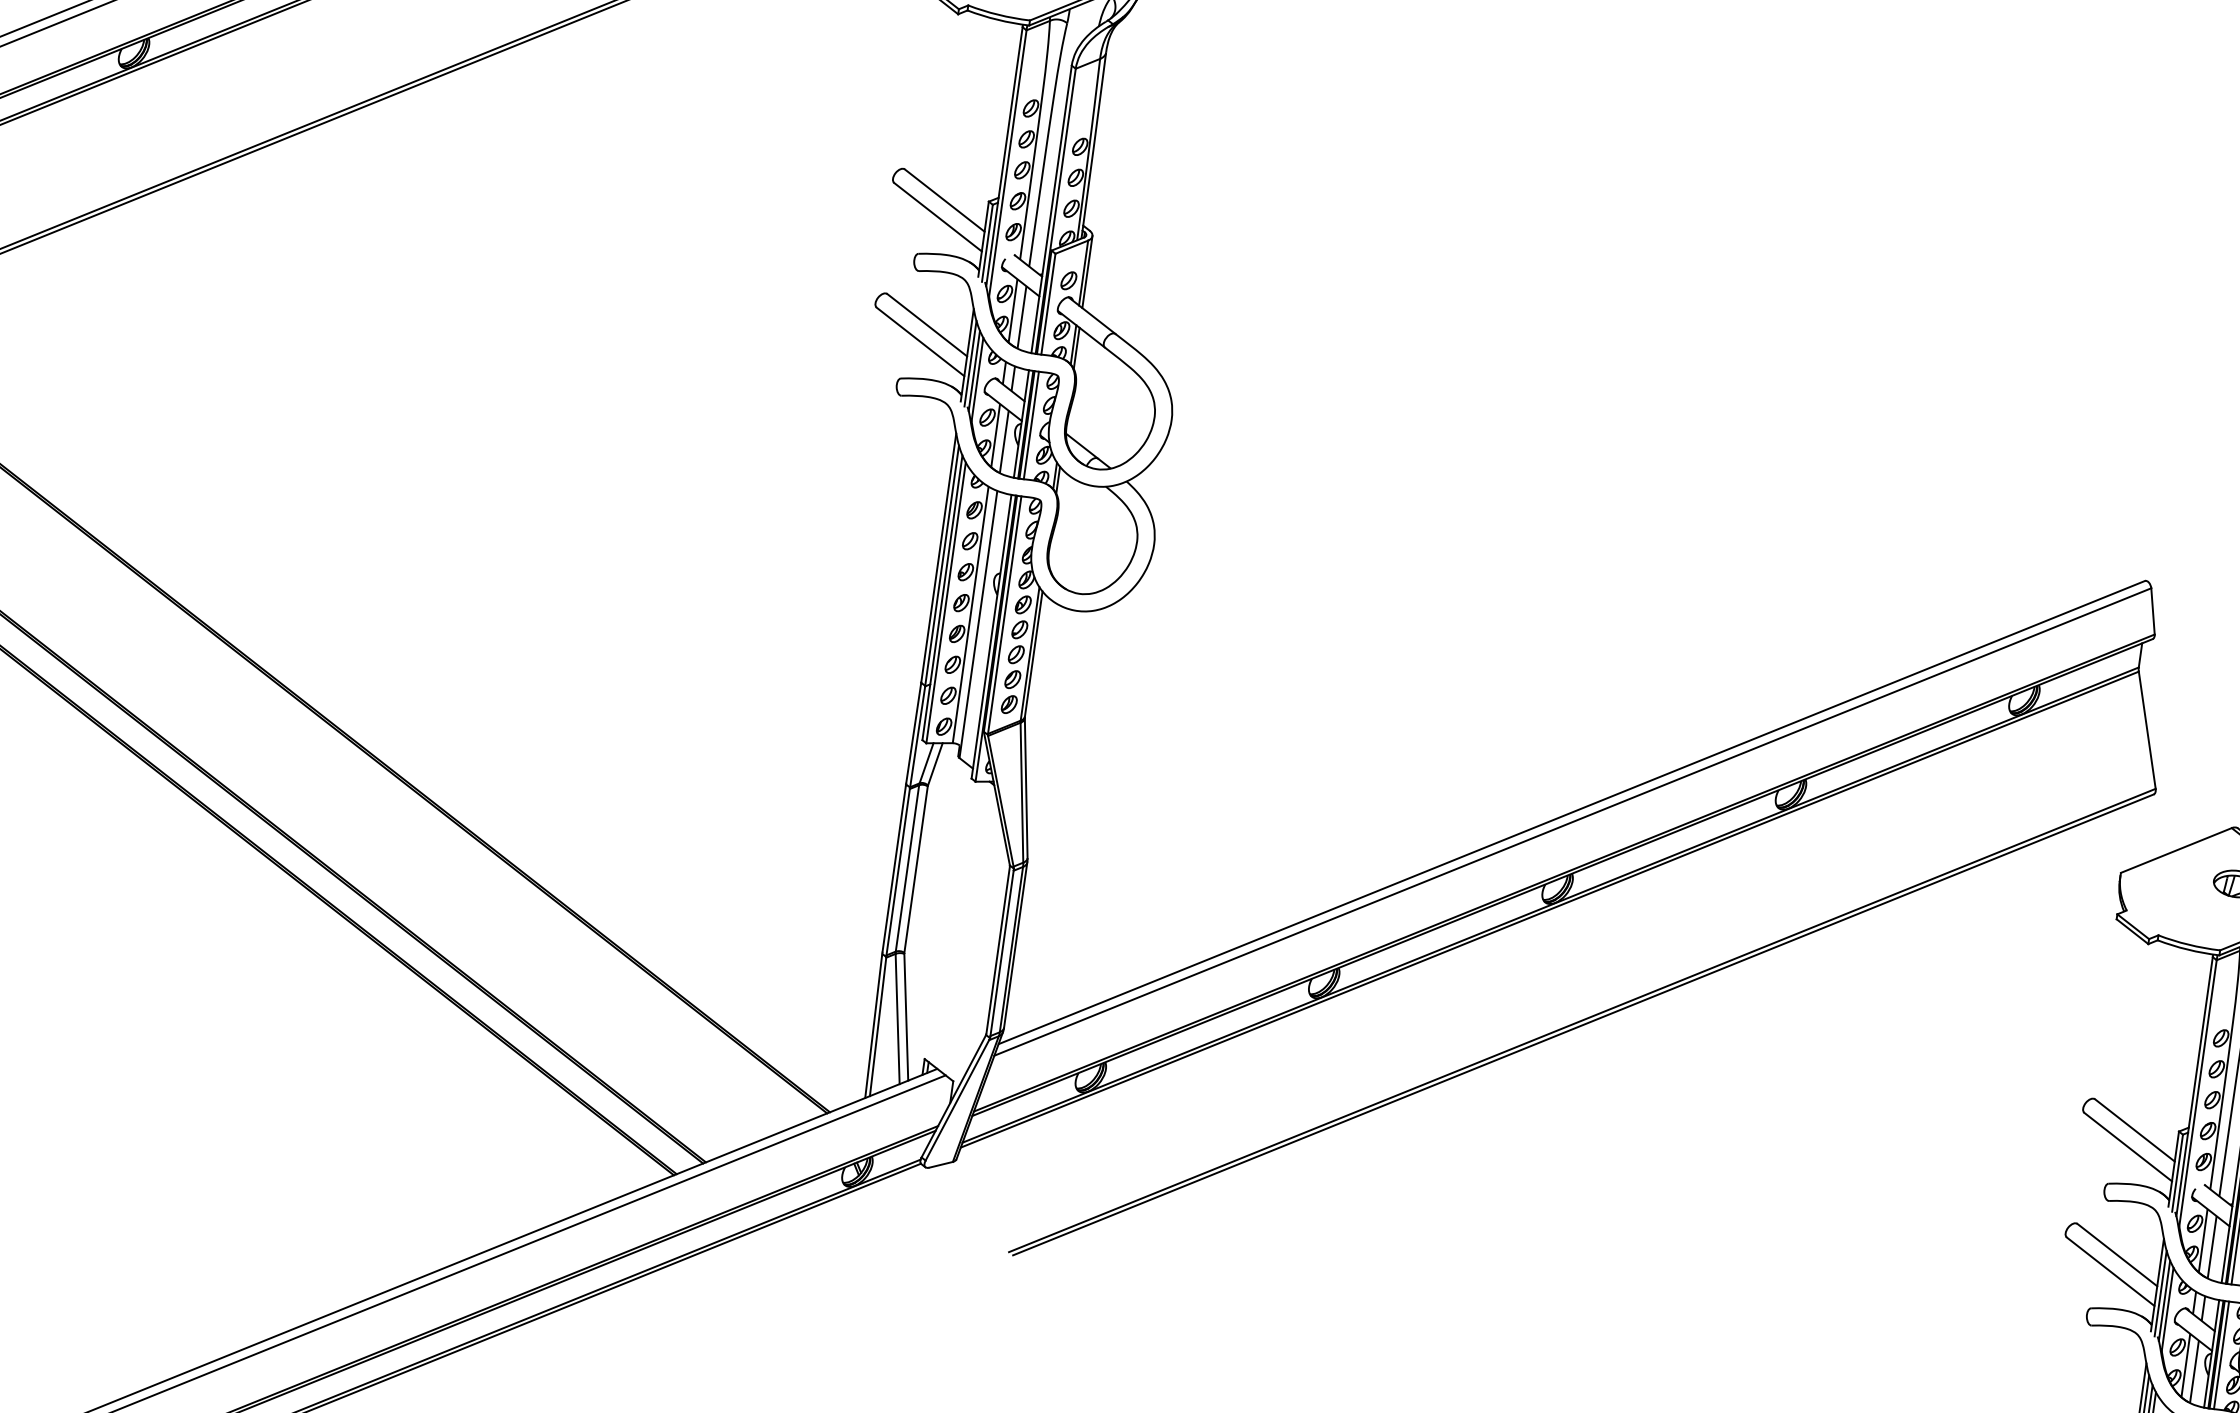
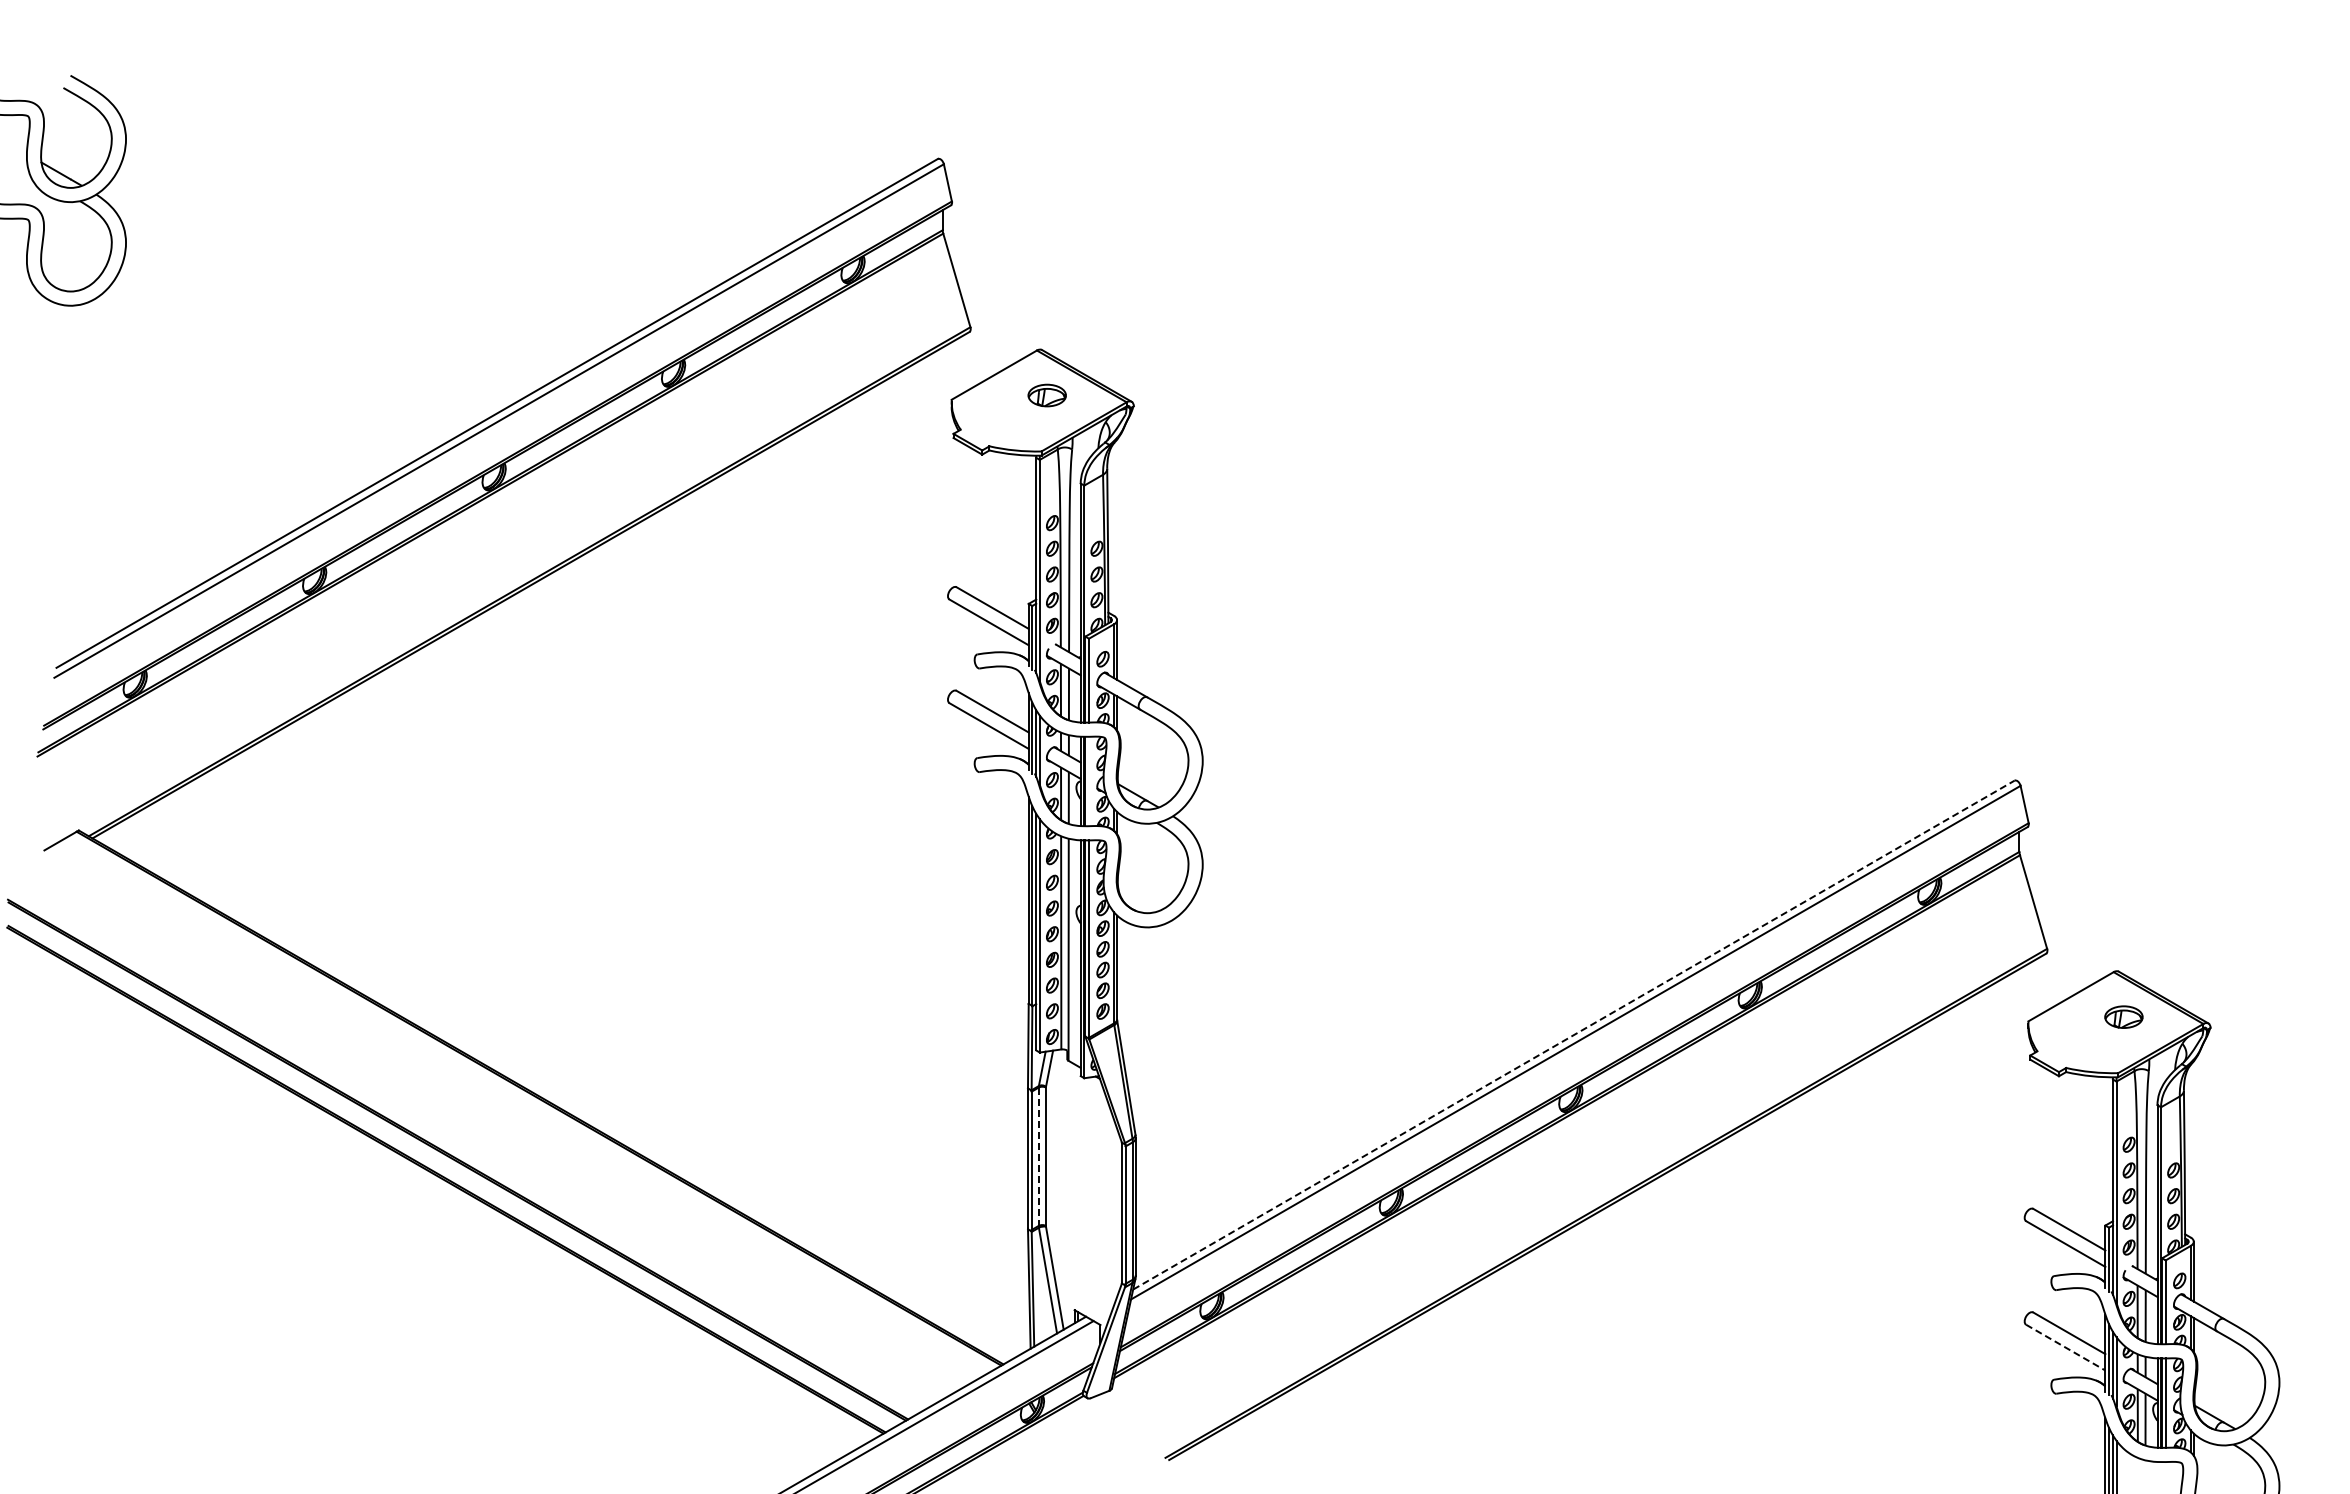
line: (1031, 425) -> (1089, 781), removed
line: (1571, 812) -> (1573, 1035), solid -> dashed
line: (907, 869) -> (1038, 1157), solid -> dashed
line: (2110, 1271) -> (2065, 1347), solid -> dashed

